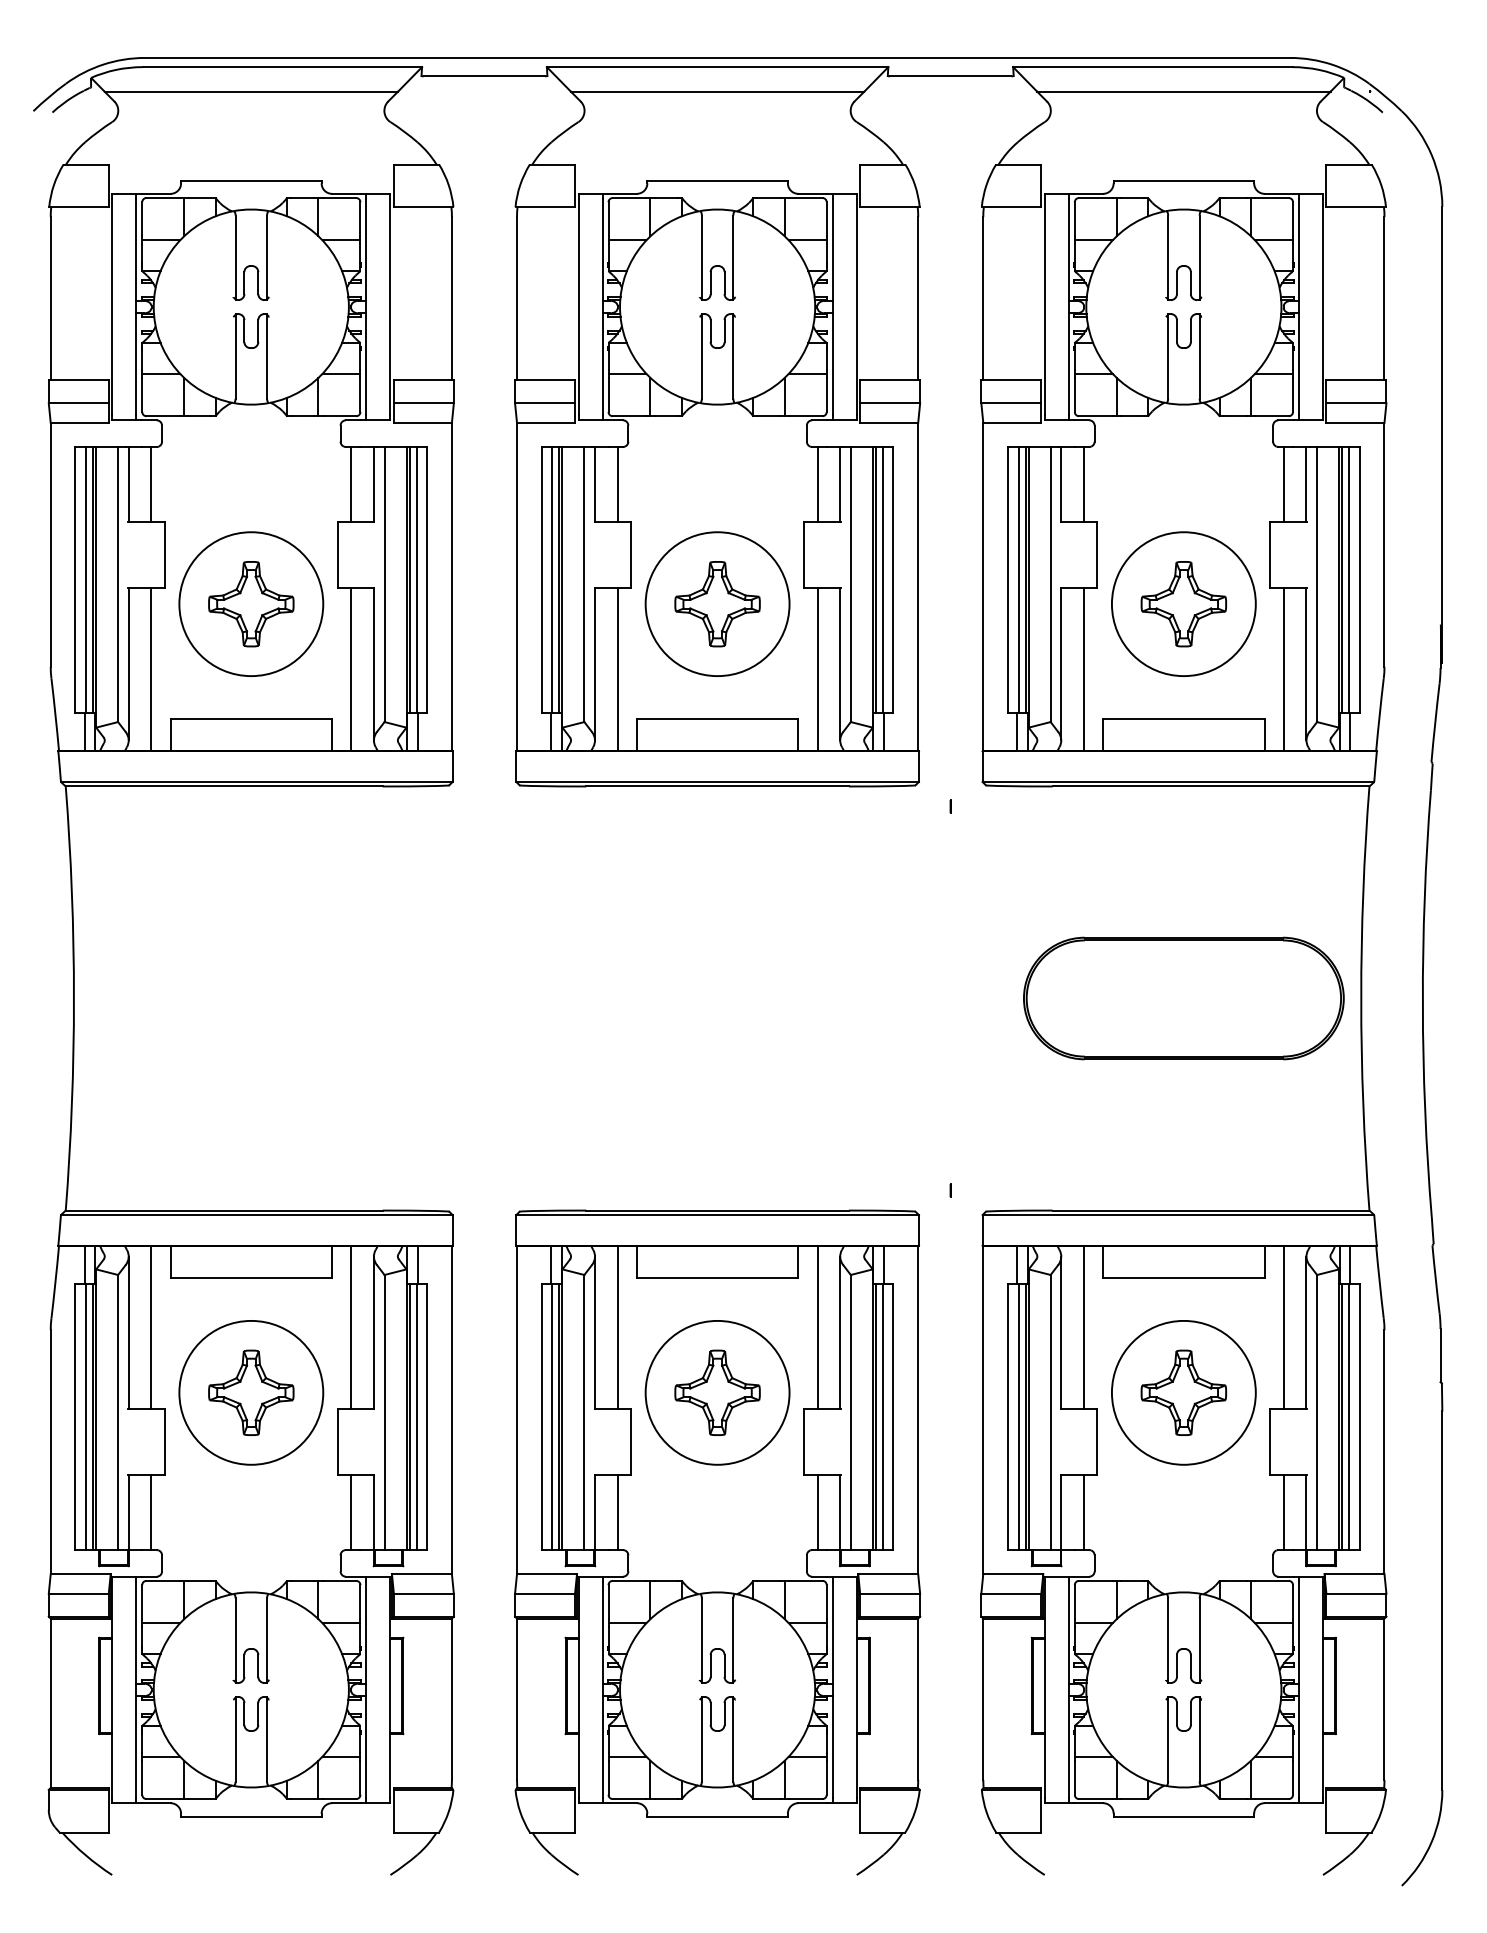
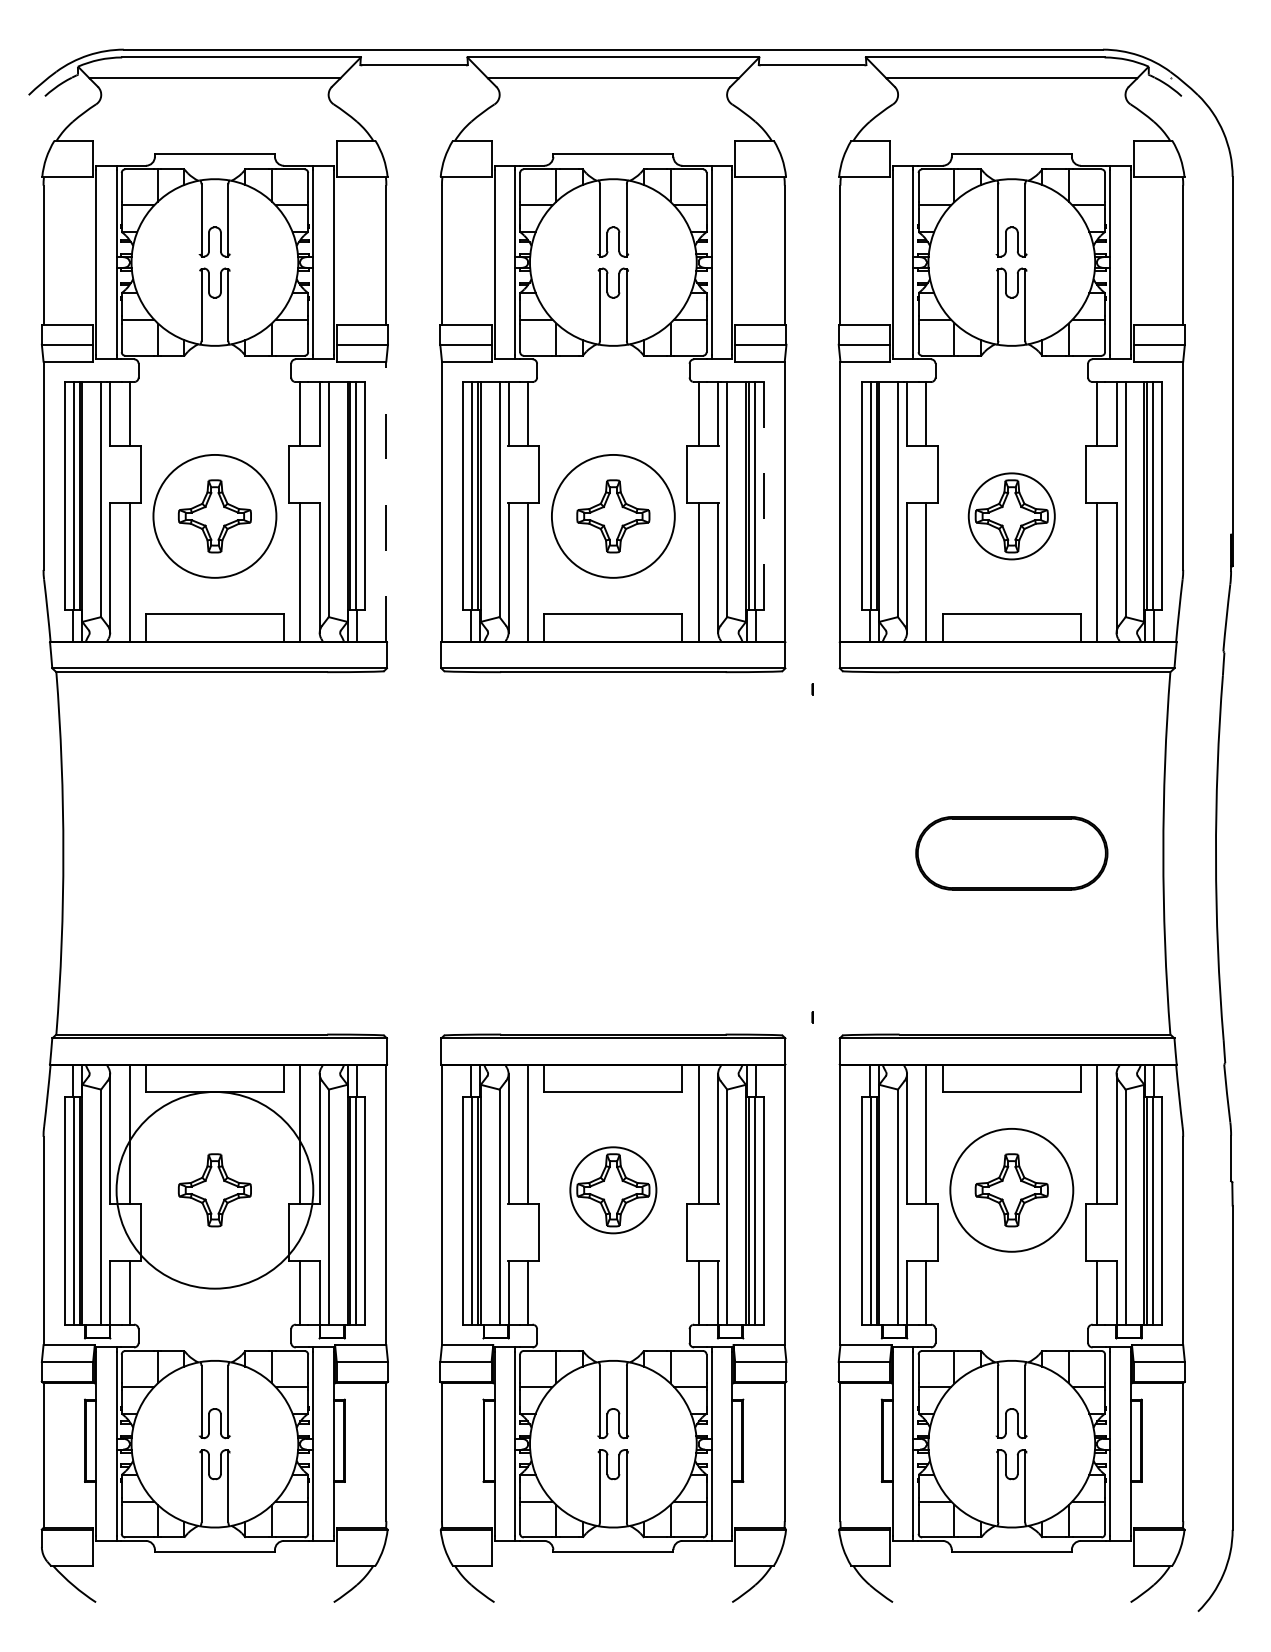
line: (893, 580) -> (763, 496), solid -> dashed
line: (451, 586) -> (385, 501), solid -> dashed
circle: (1183, 604) -> (1011, 516), size x0.7
part: (1183, 998) -> (1011, 853), size x0.7
circle: (251, 1392) -> (215, 1190), size x1.6
circle: (717, 1392) -> (613, 1190), size x0.7

